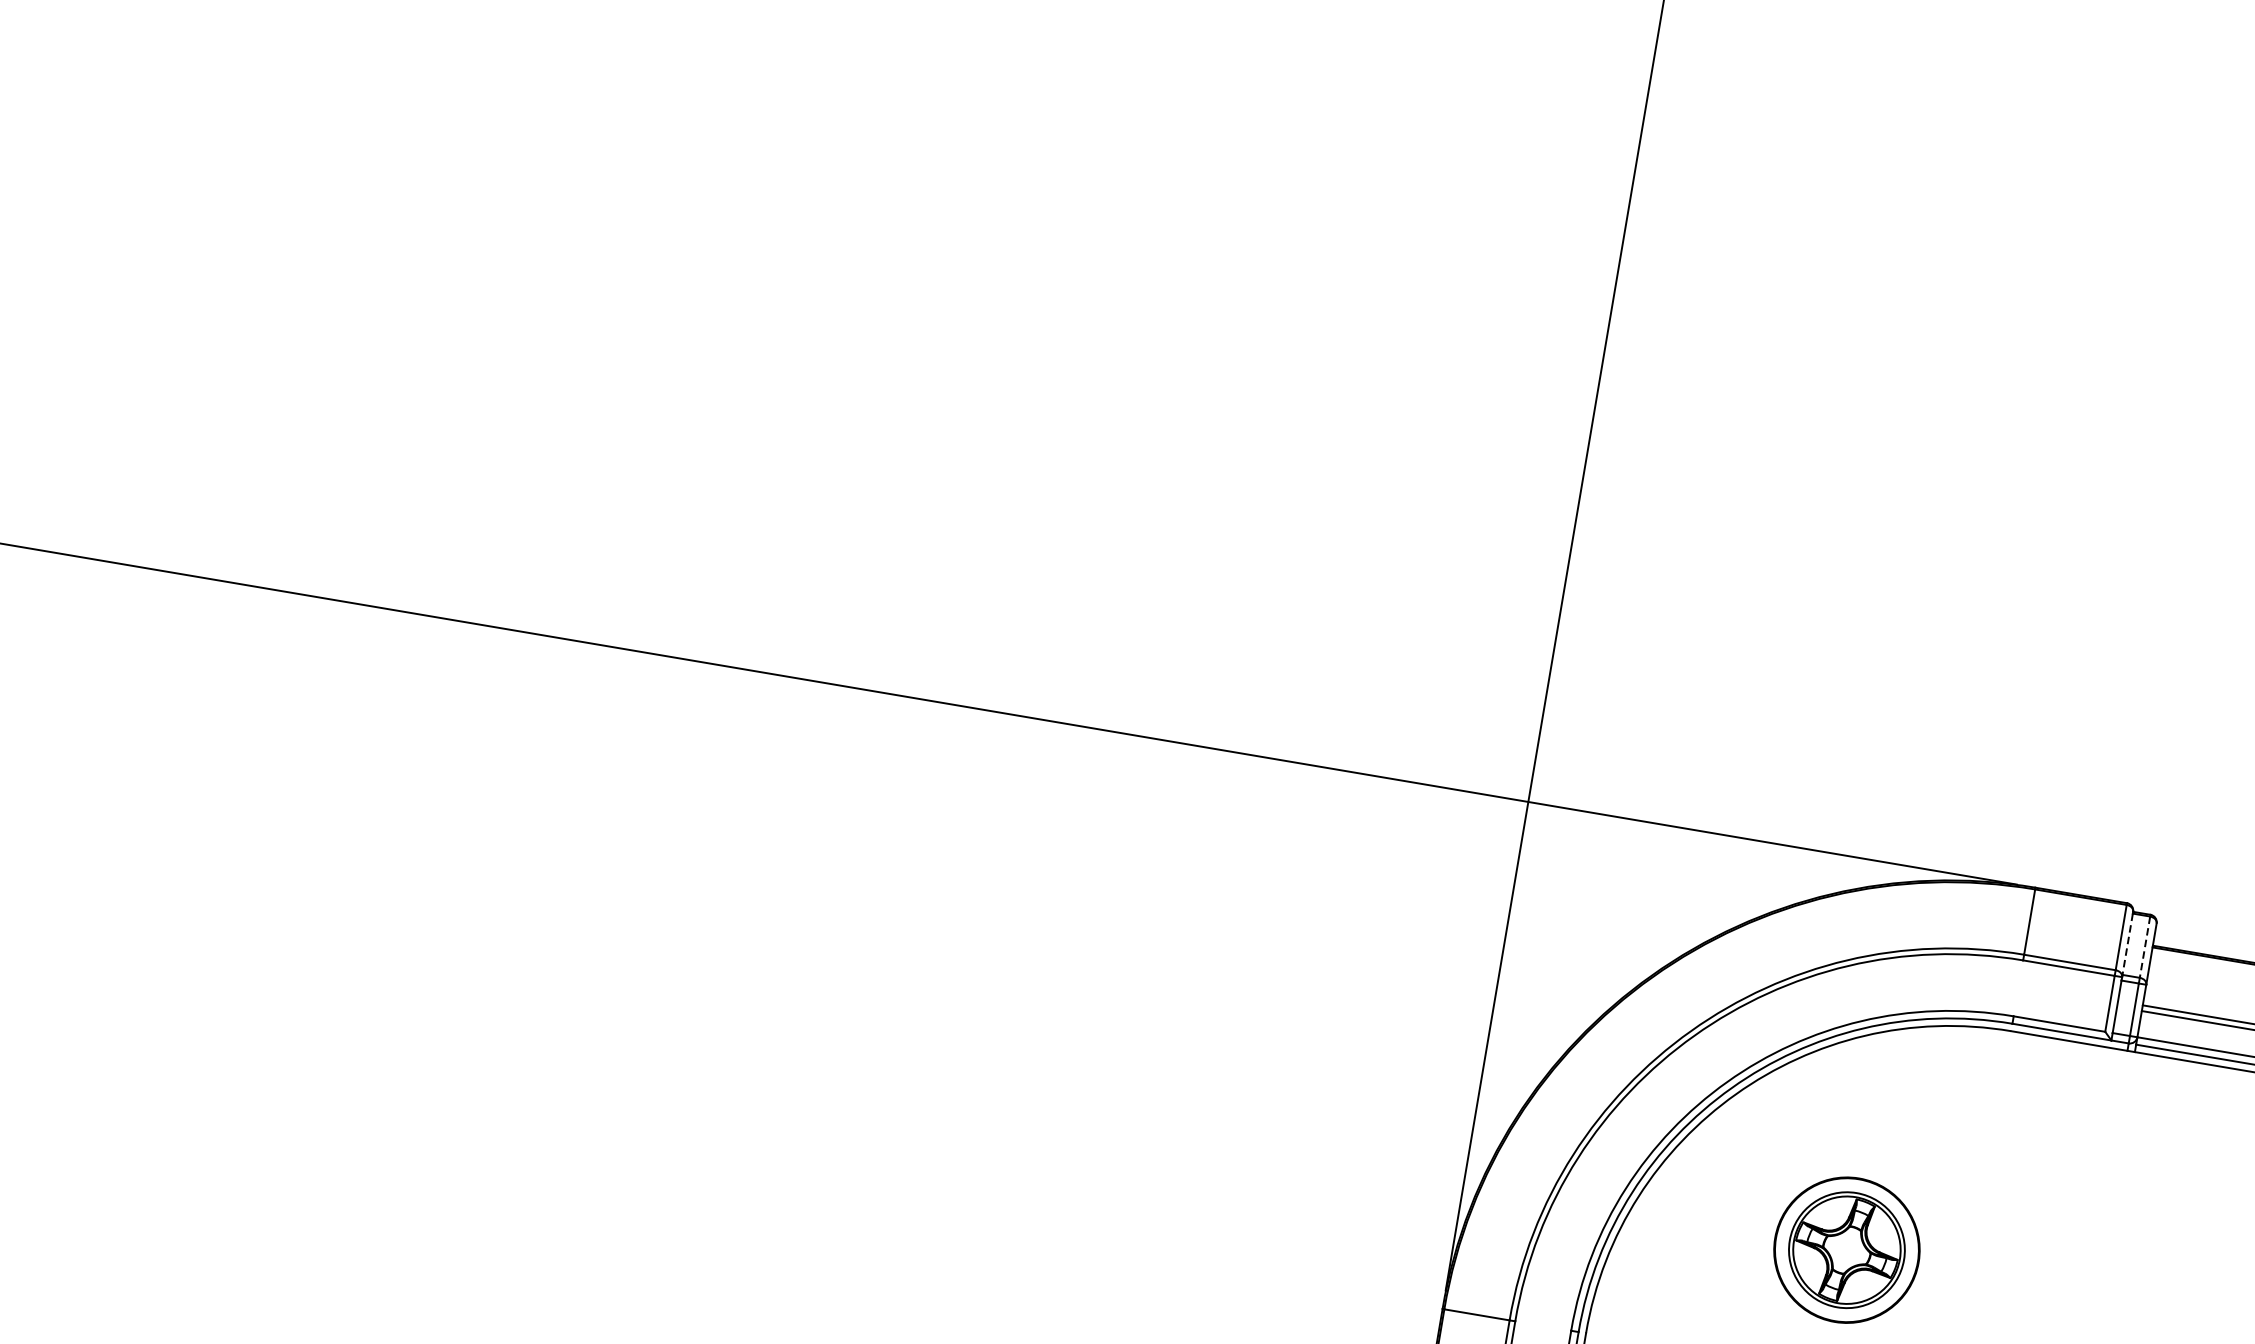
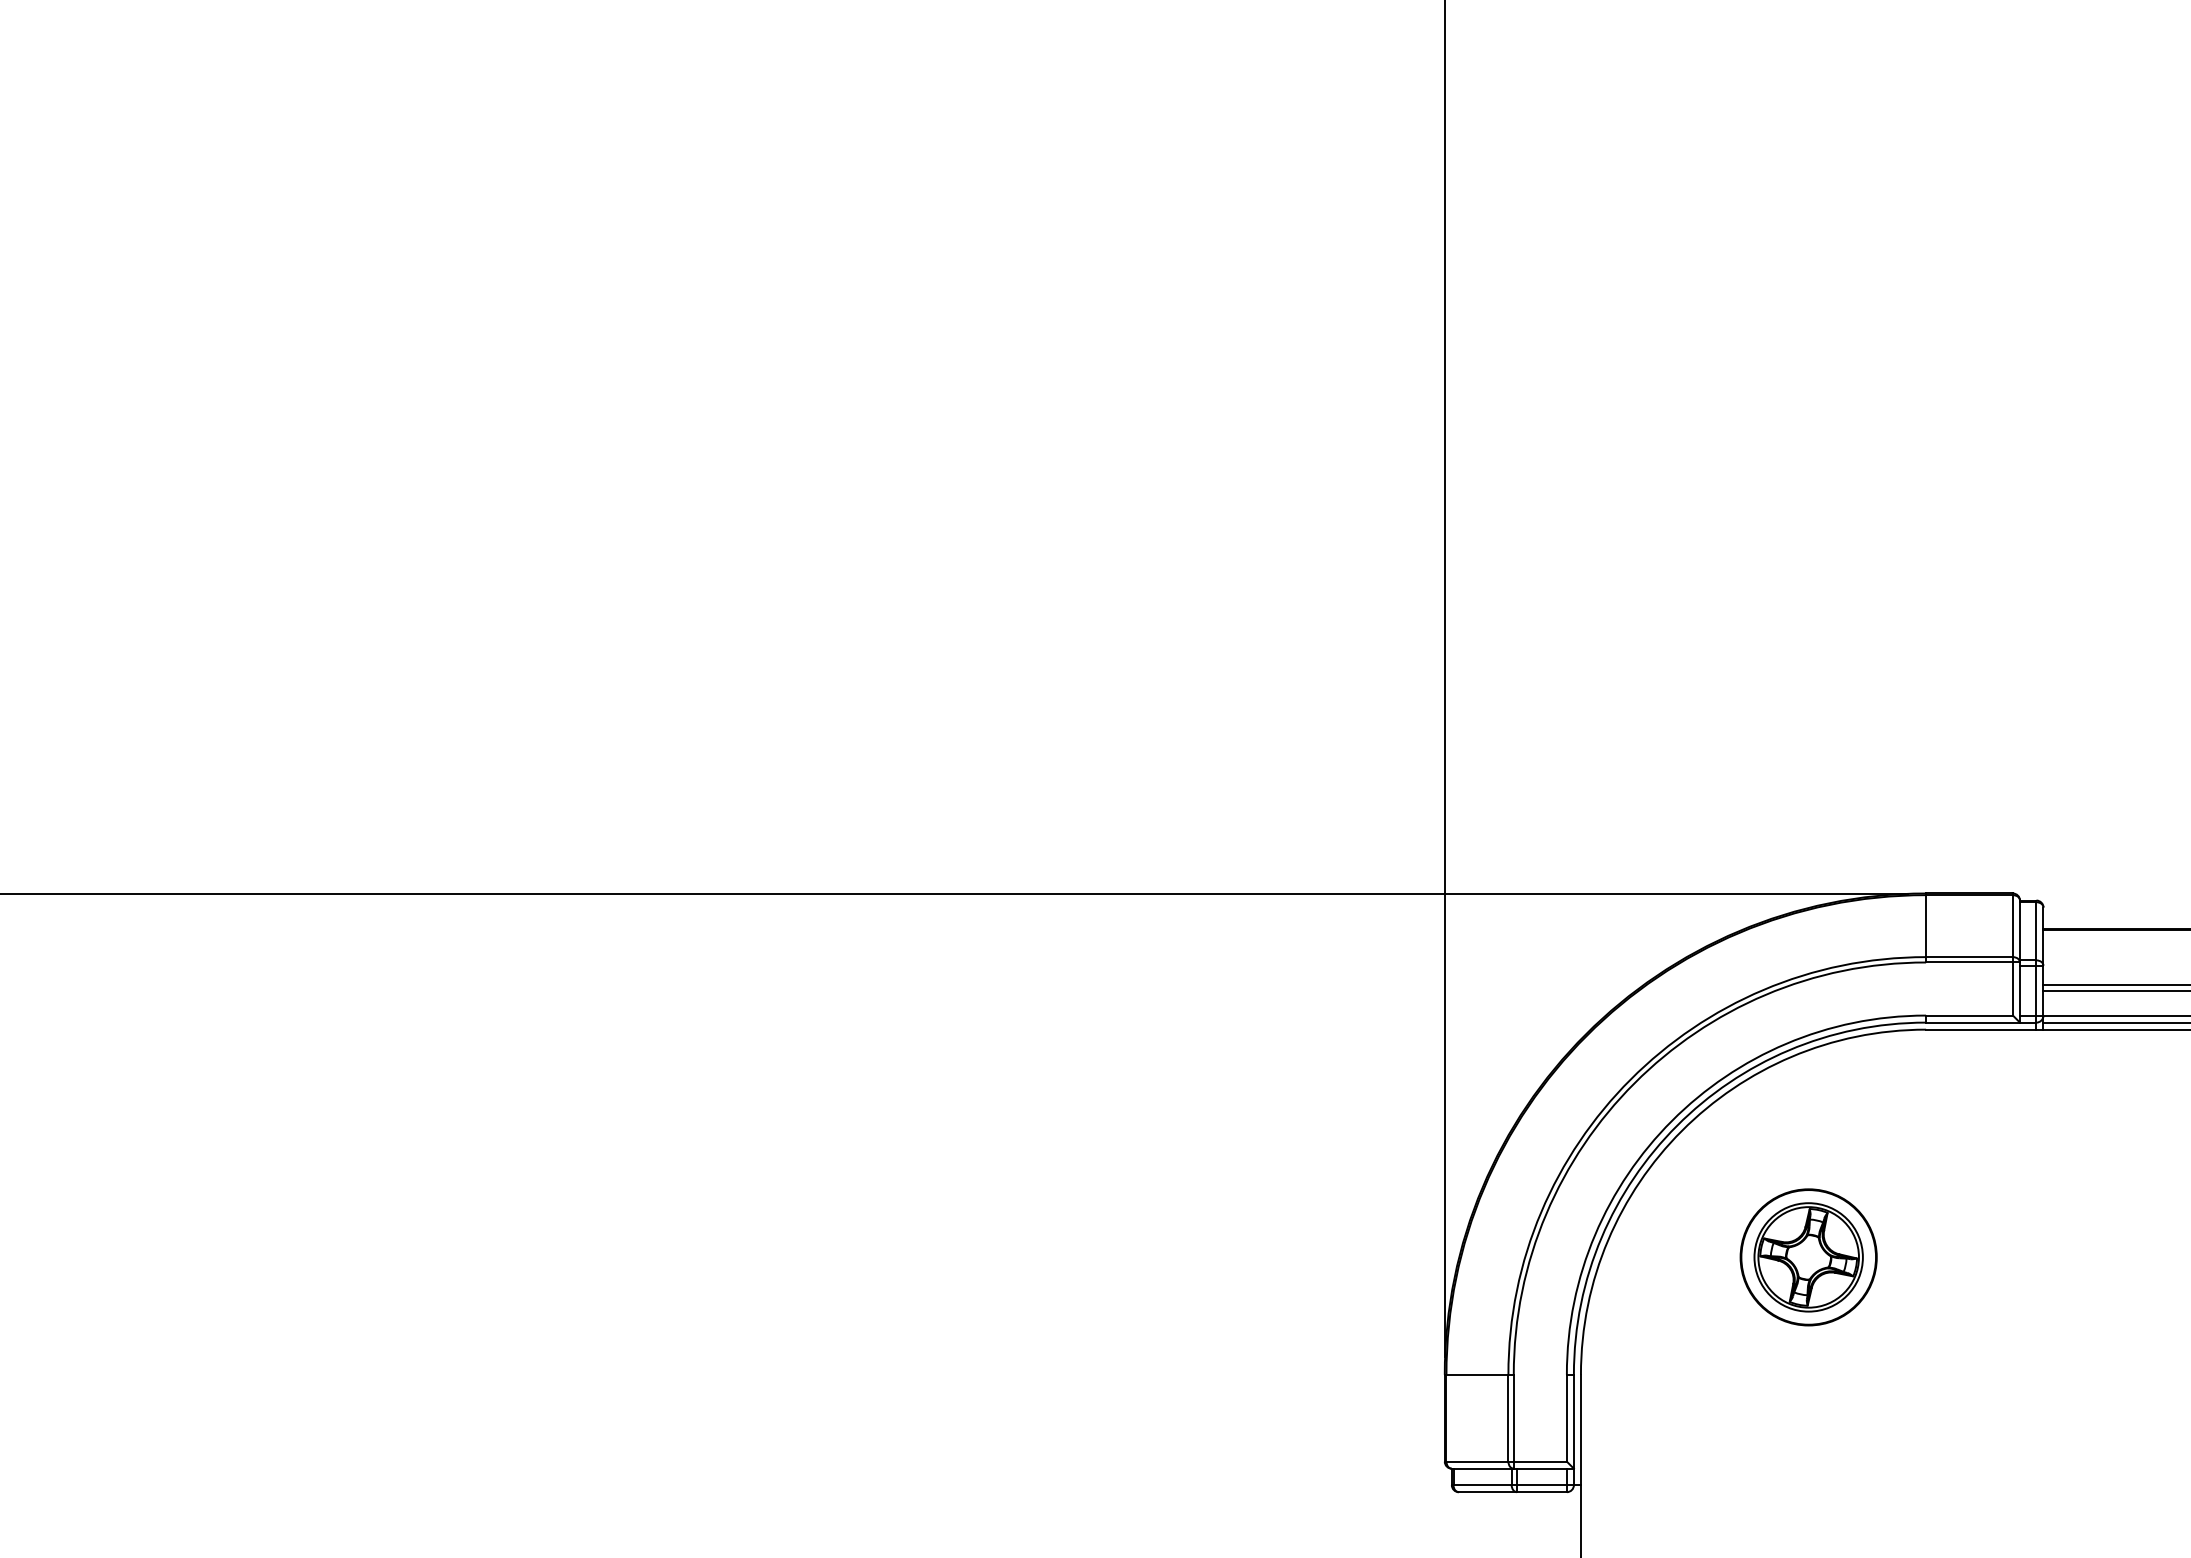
line: (2128, 944) -> (2020, 931), dashed -> solid
line: (2145, 947) -> (2036, 931), dashed -> solid

